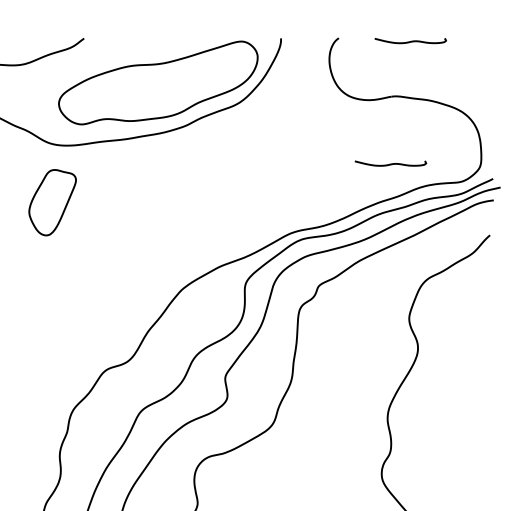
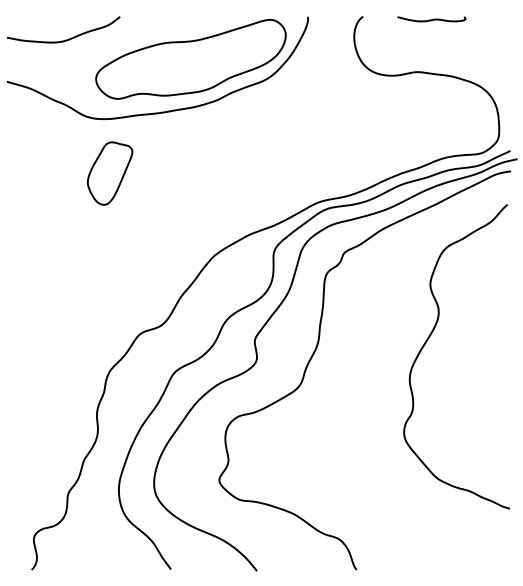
curve: (390, 163) -> (412, 136), removed
part: (53, 202) -> (110, 173), moved

